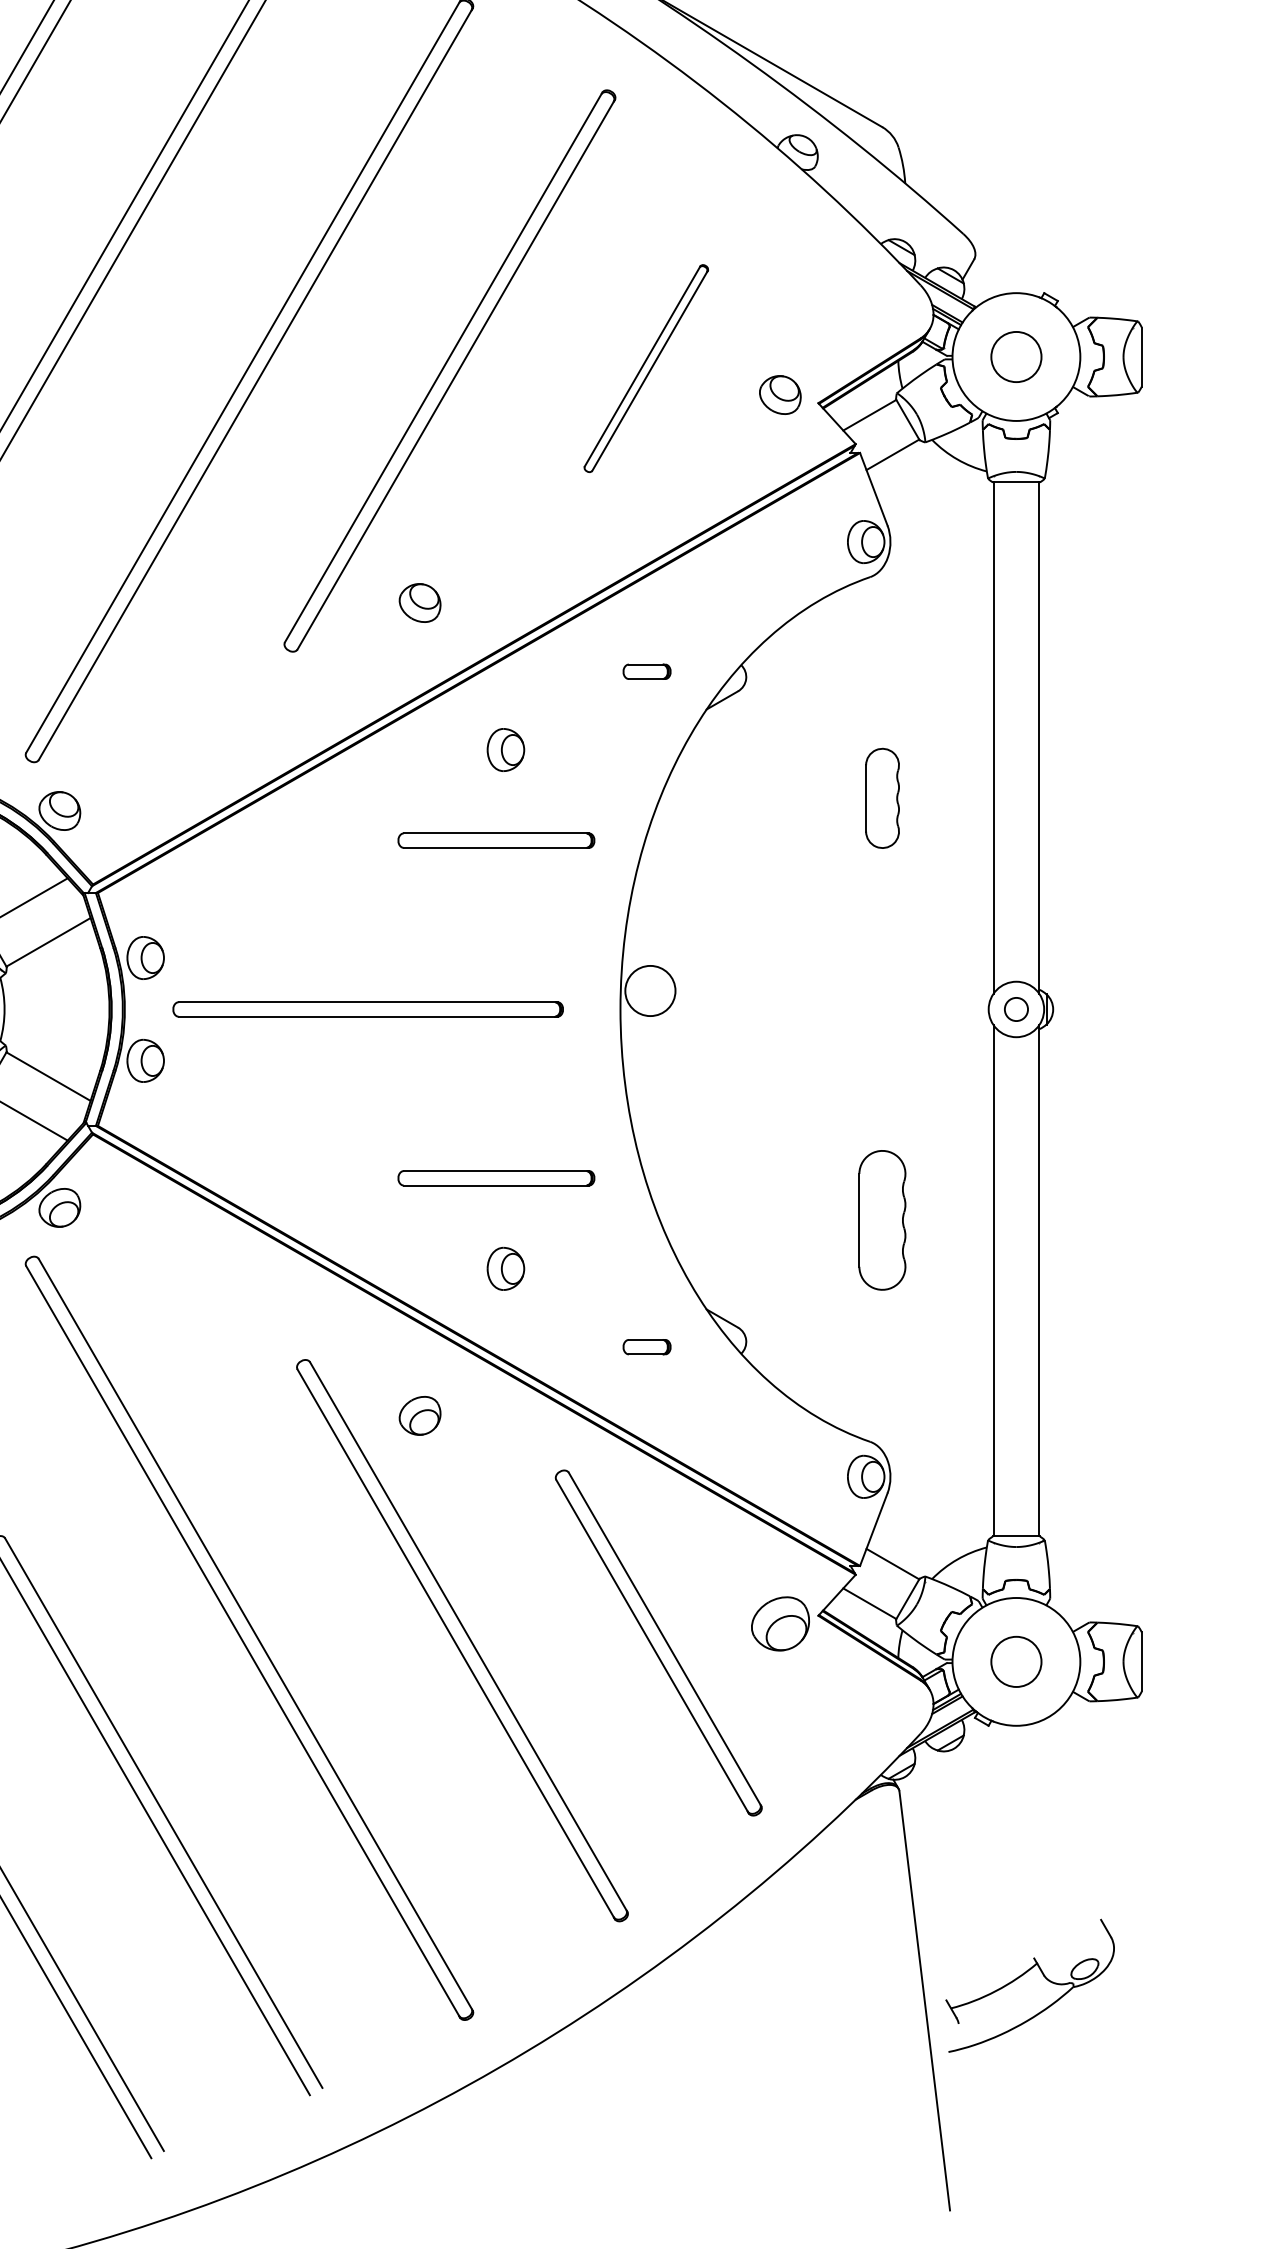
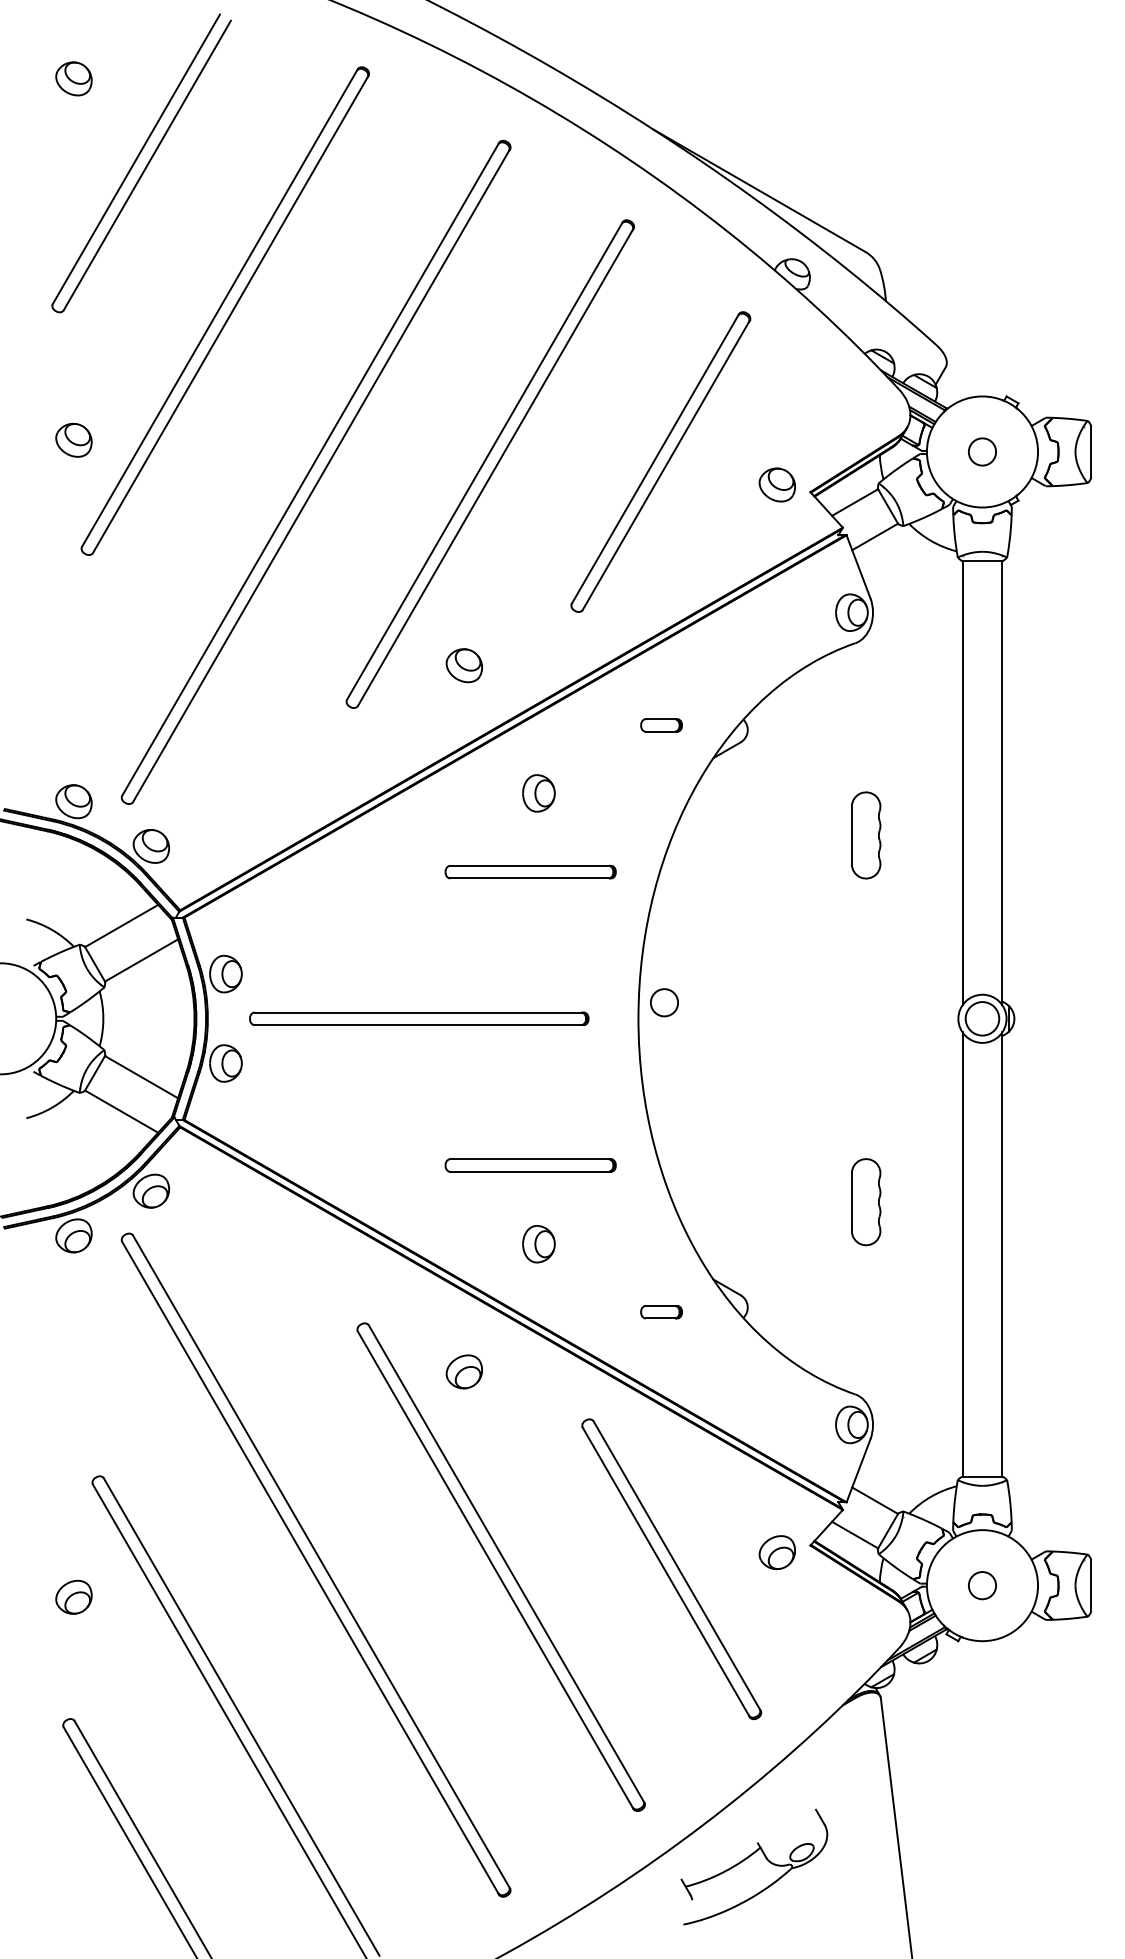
circle: (1016, 356) -> (982, 451), size x0.62
part: (645, 367) -> (660, 461), size x1.67
circle: (650, 990) -> (664, 1002), size x0.62
circle: (1016, 1009) -> (982, 1018), size x1.67
part: (882, 1220) -> (866, 1202), size x0.71
part: (779, 1623) -> (776, 1552), size x0.71
circle: (1016, 1661) -> (982, 1585), size x0.62
part: (1023, 1975) -> (748, 1858), moved

